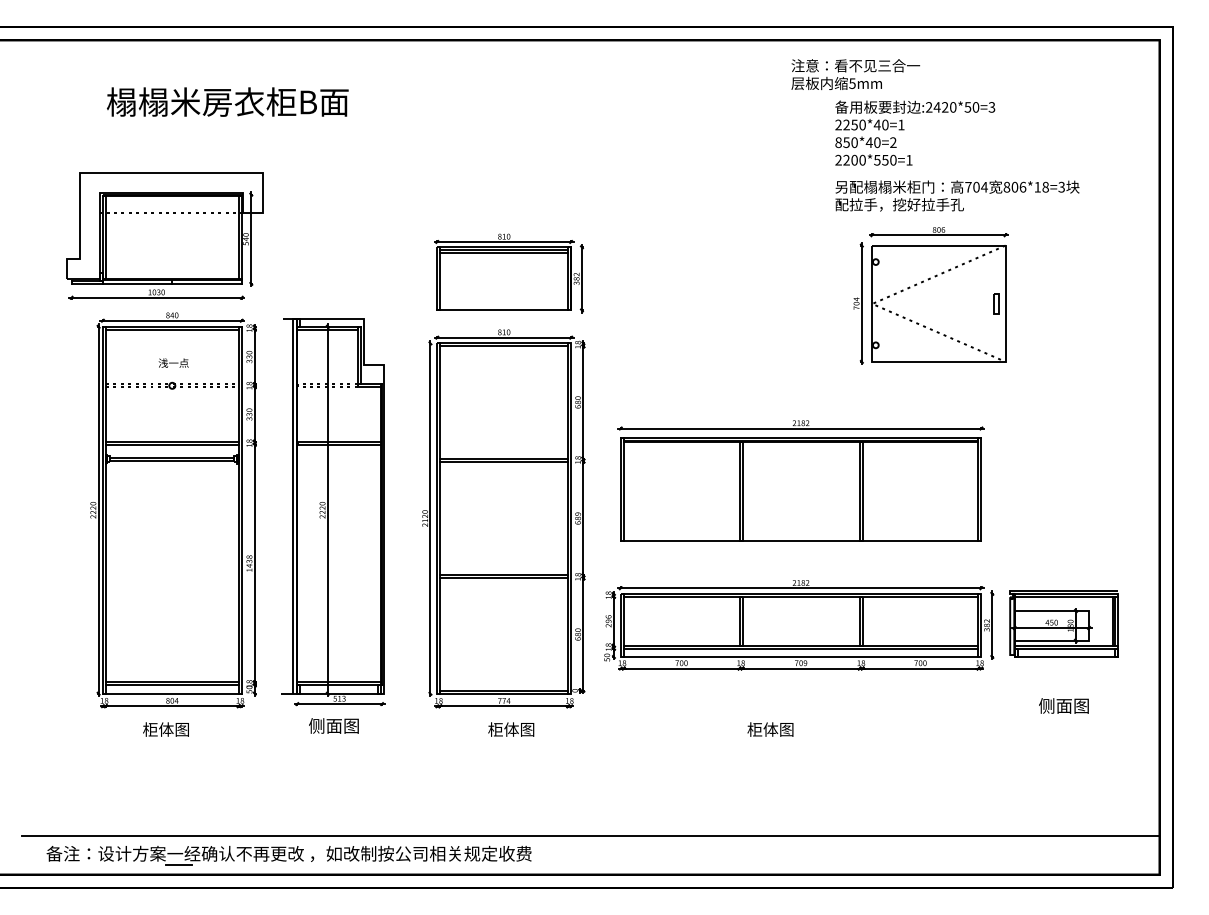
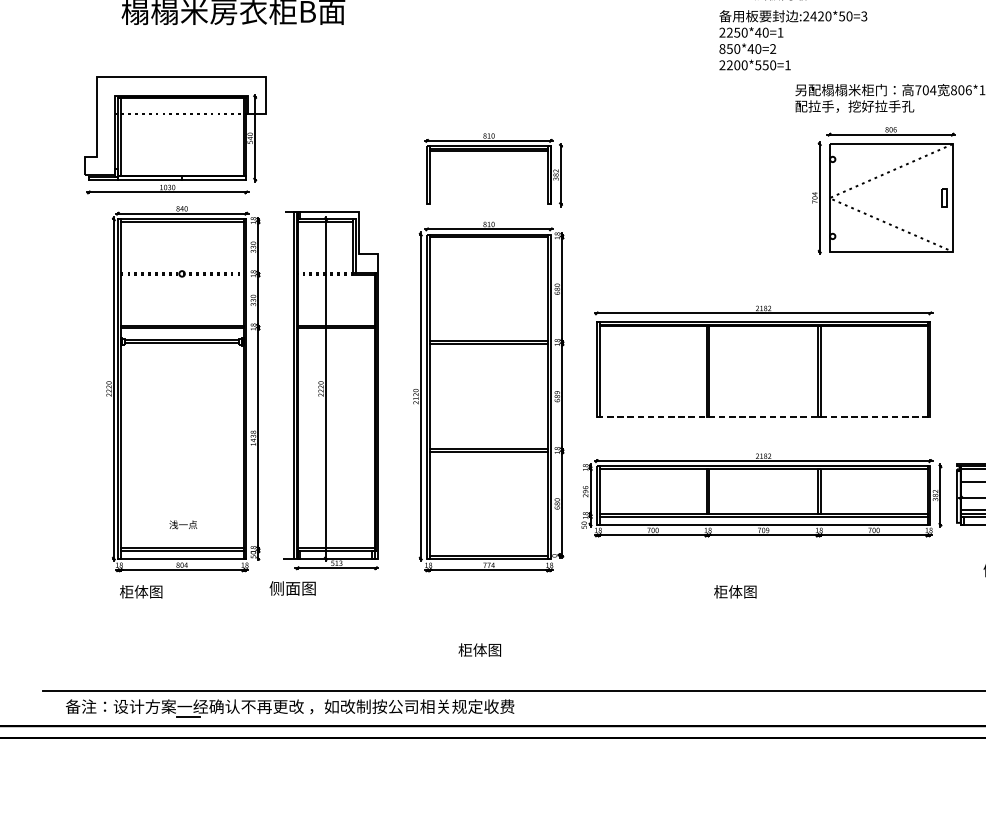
text: (915, 132) -> (793, 39), moved
line: (502, 310) -> (487, 204), removed
text: (173, 362) -> (183, 524), moved
line: (801, 540) -> (763, 416), solid -> dashed
text: (333, 725) -> (292, 588), moved
text: (165, 729) -> (140, 591), moved
text: (511, 729) -> (480, 649), moved

